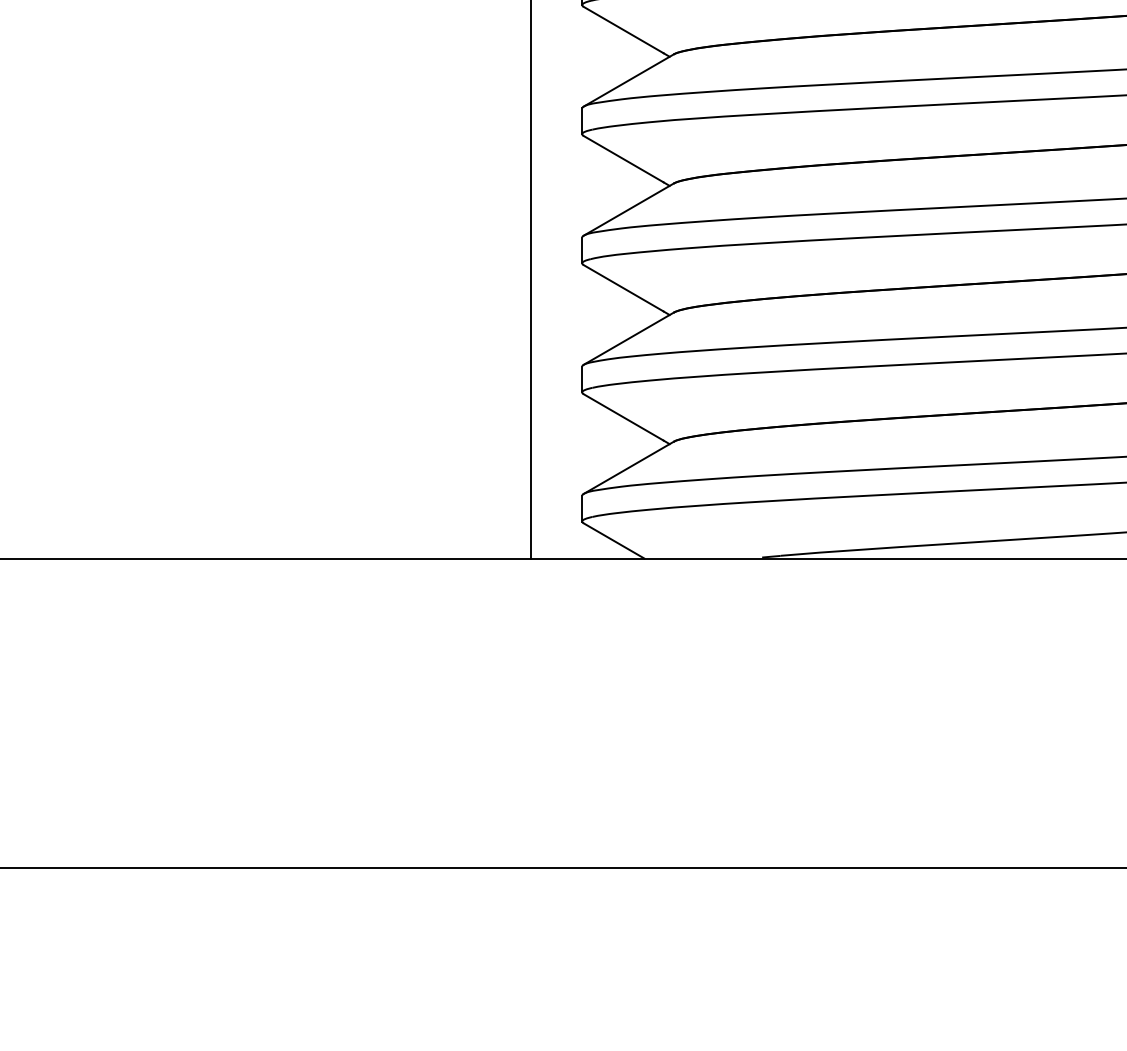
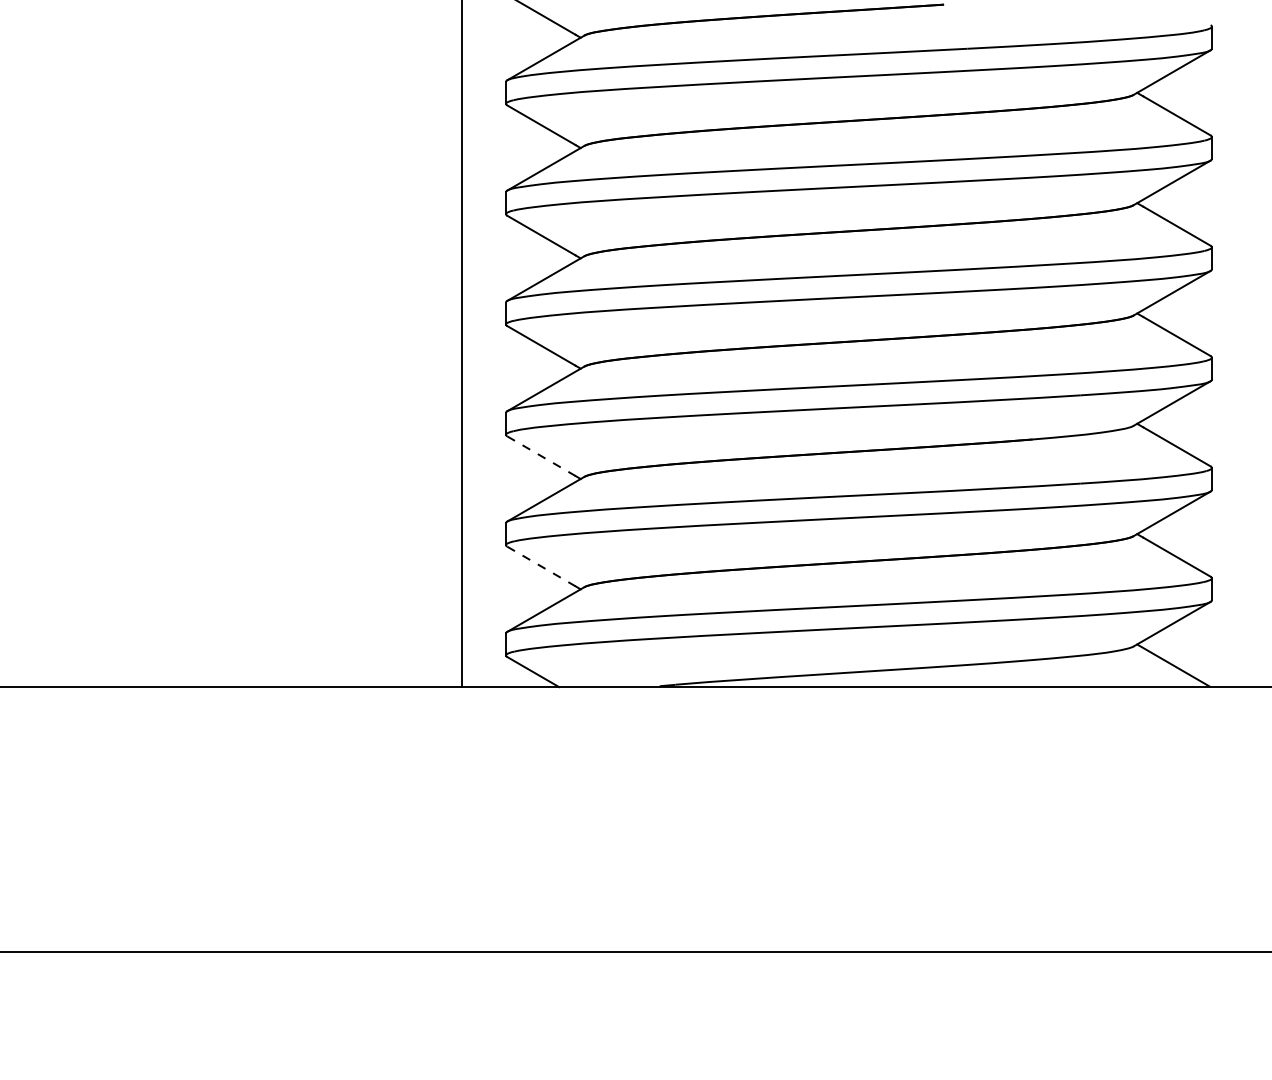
line: (623, 288) -> (541, 456), solid -> dashed
line: (623, 417) -> (541, 566), solid -> dashed

